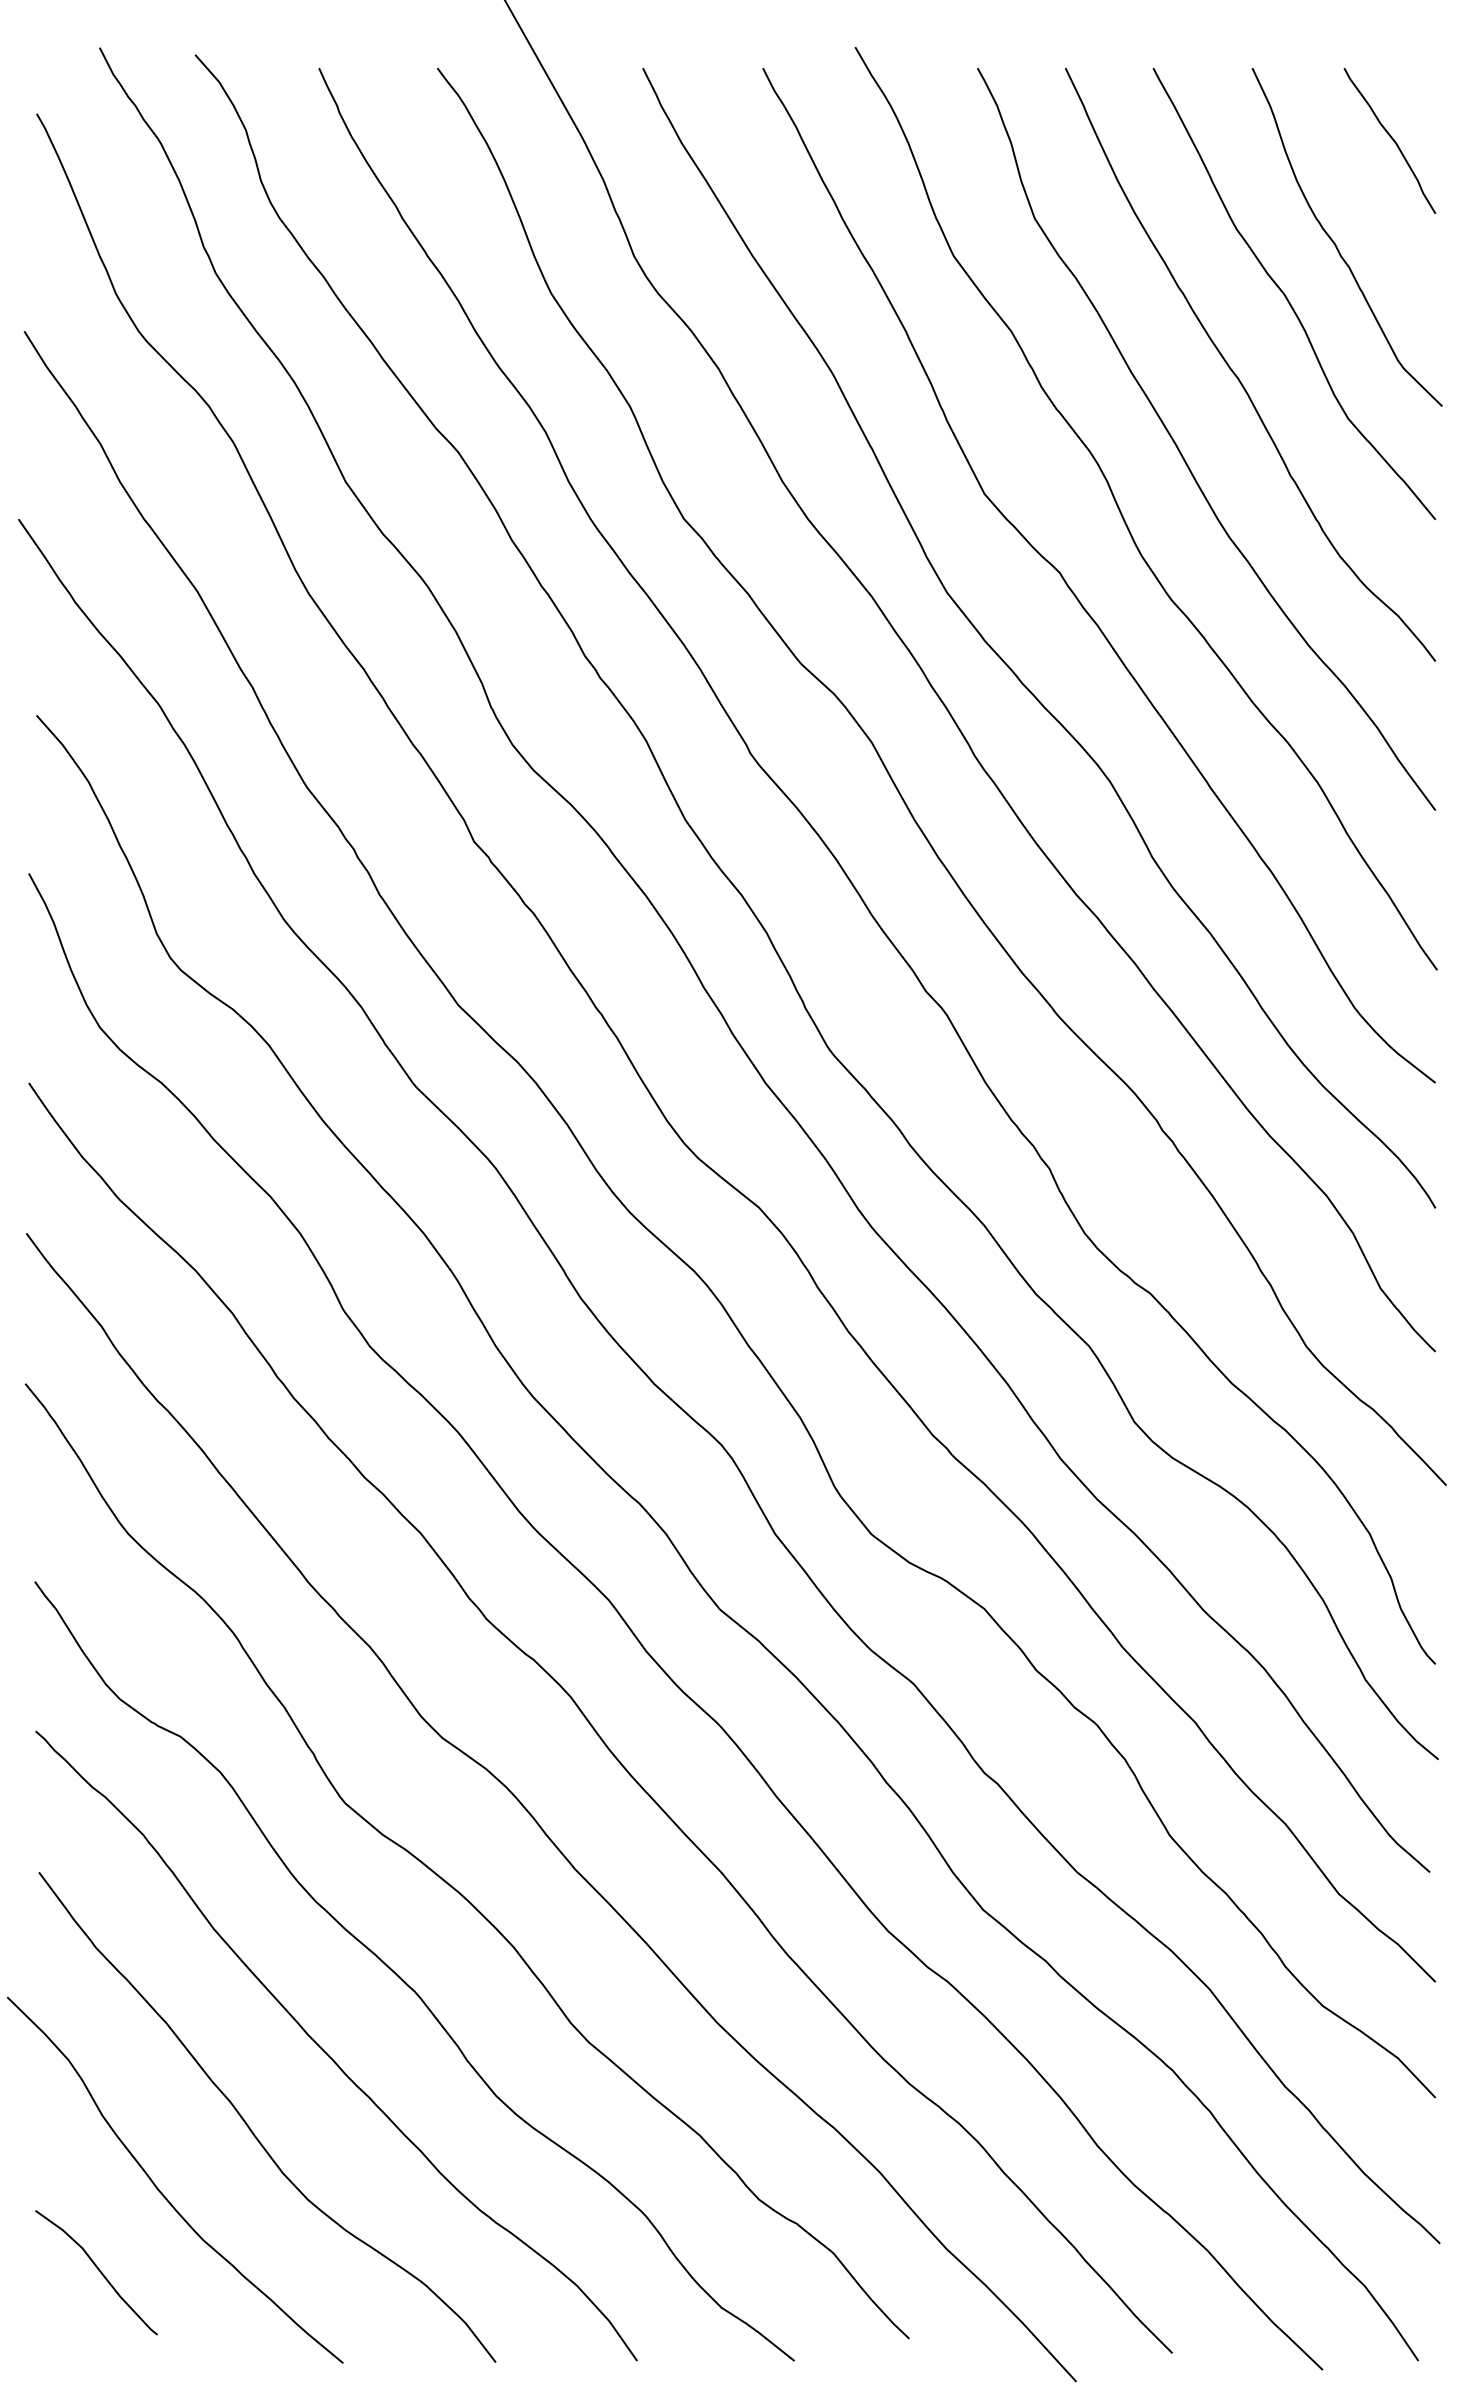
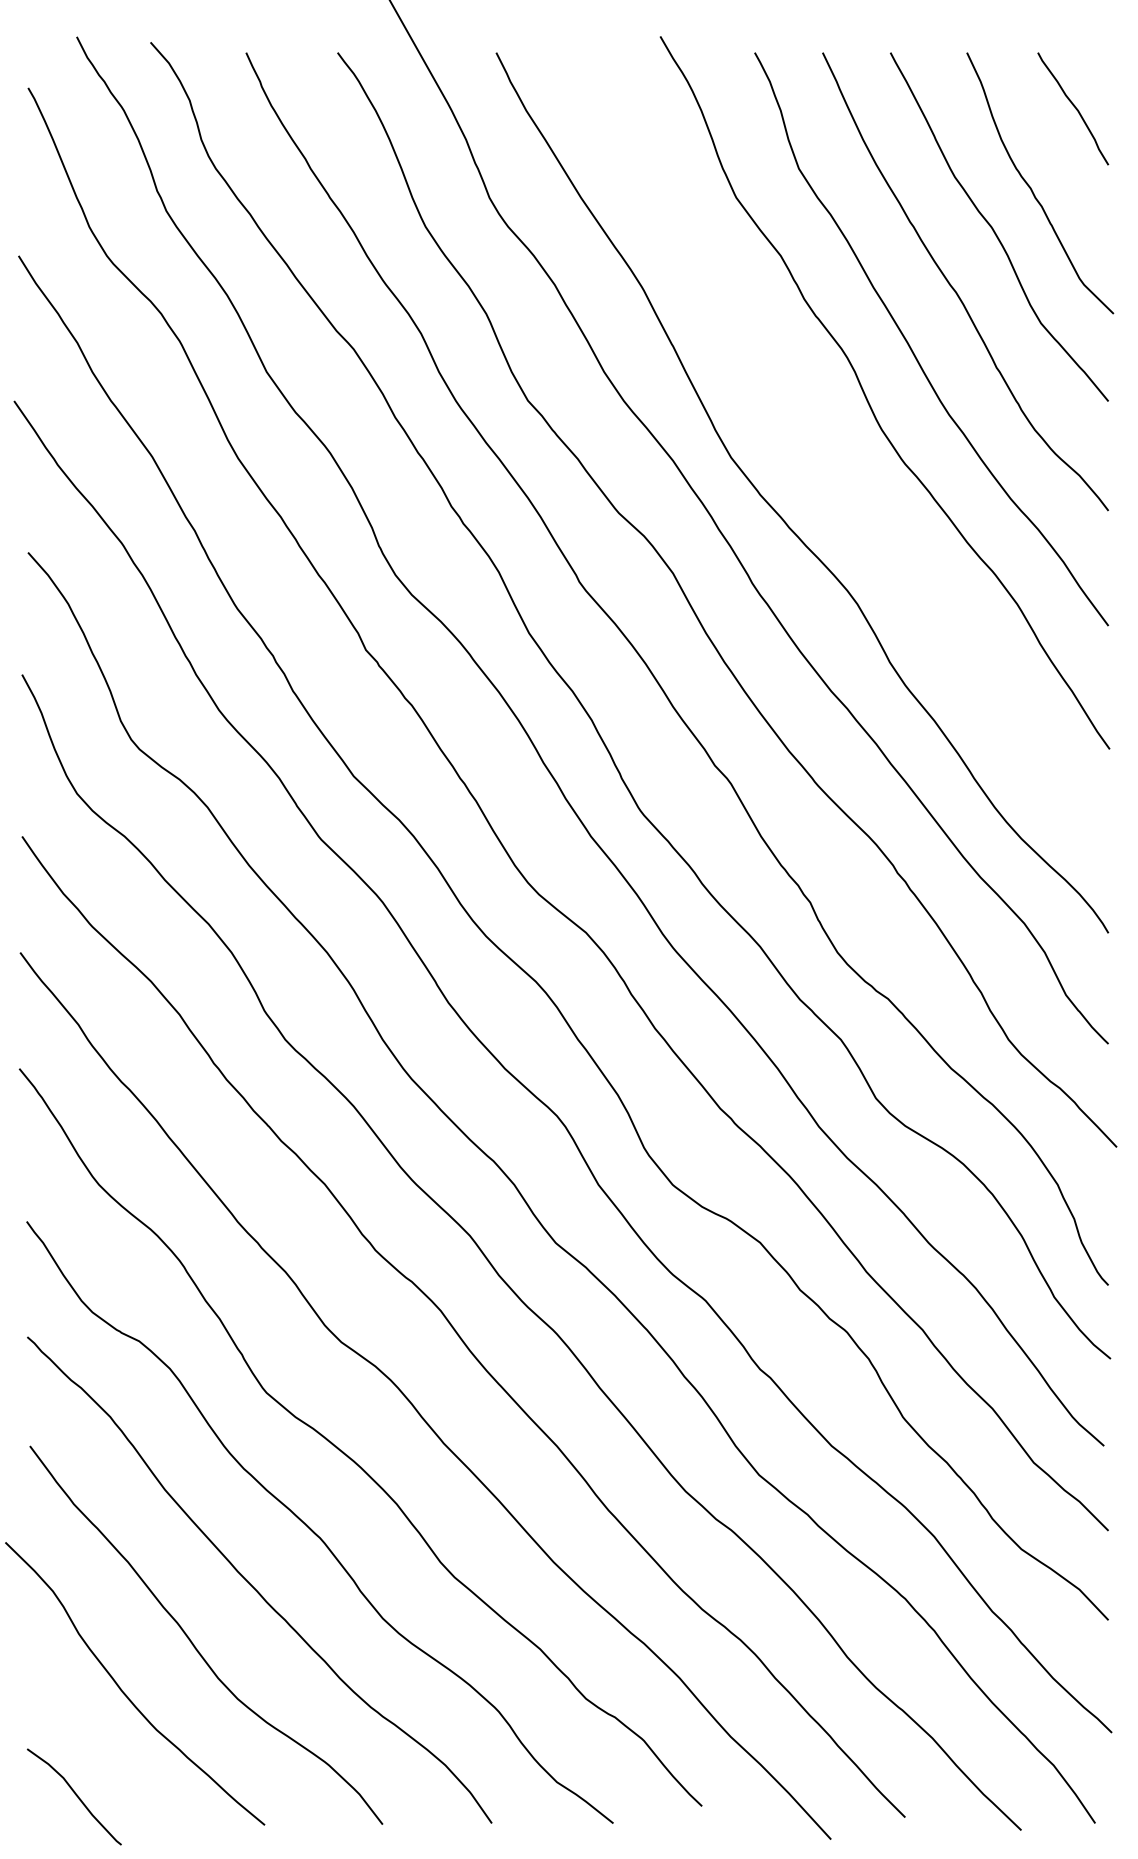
curve: (1073, 591) -> (828, 456), removed
curve: (98, 2270) -> (75, 1795), moved

